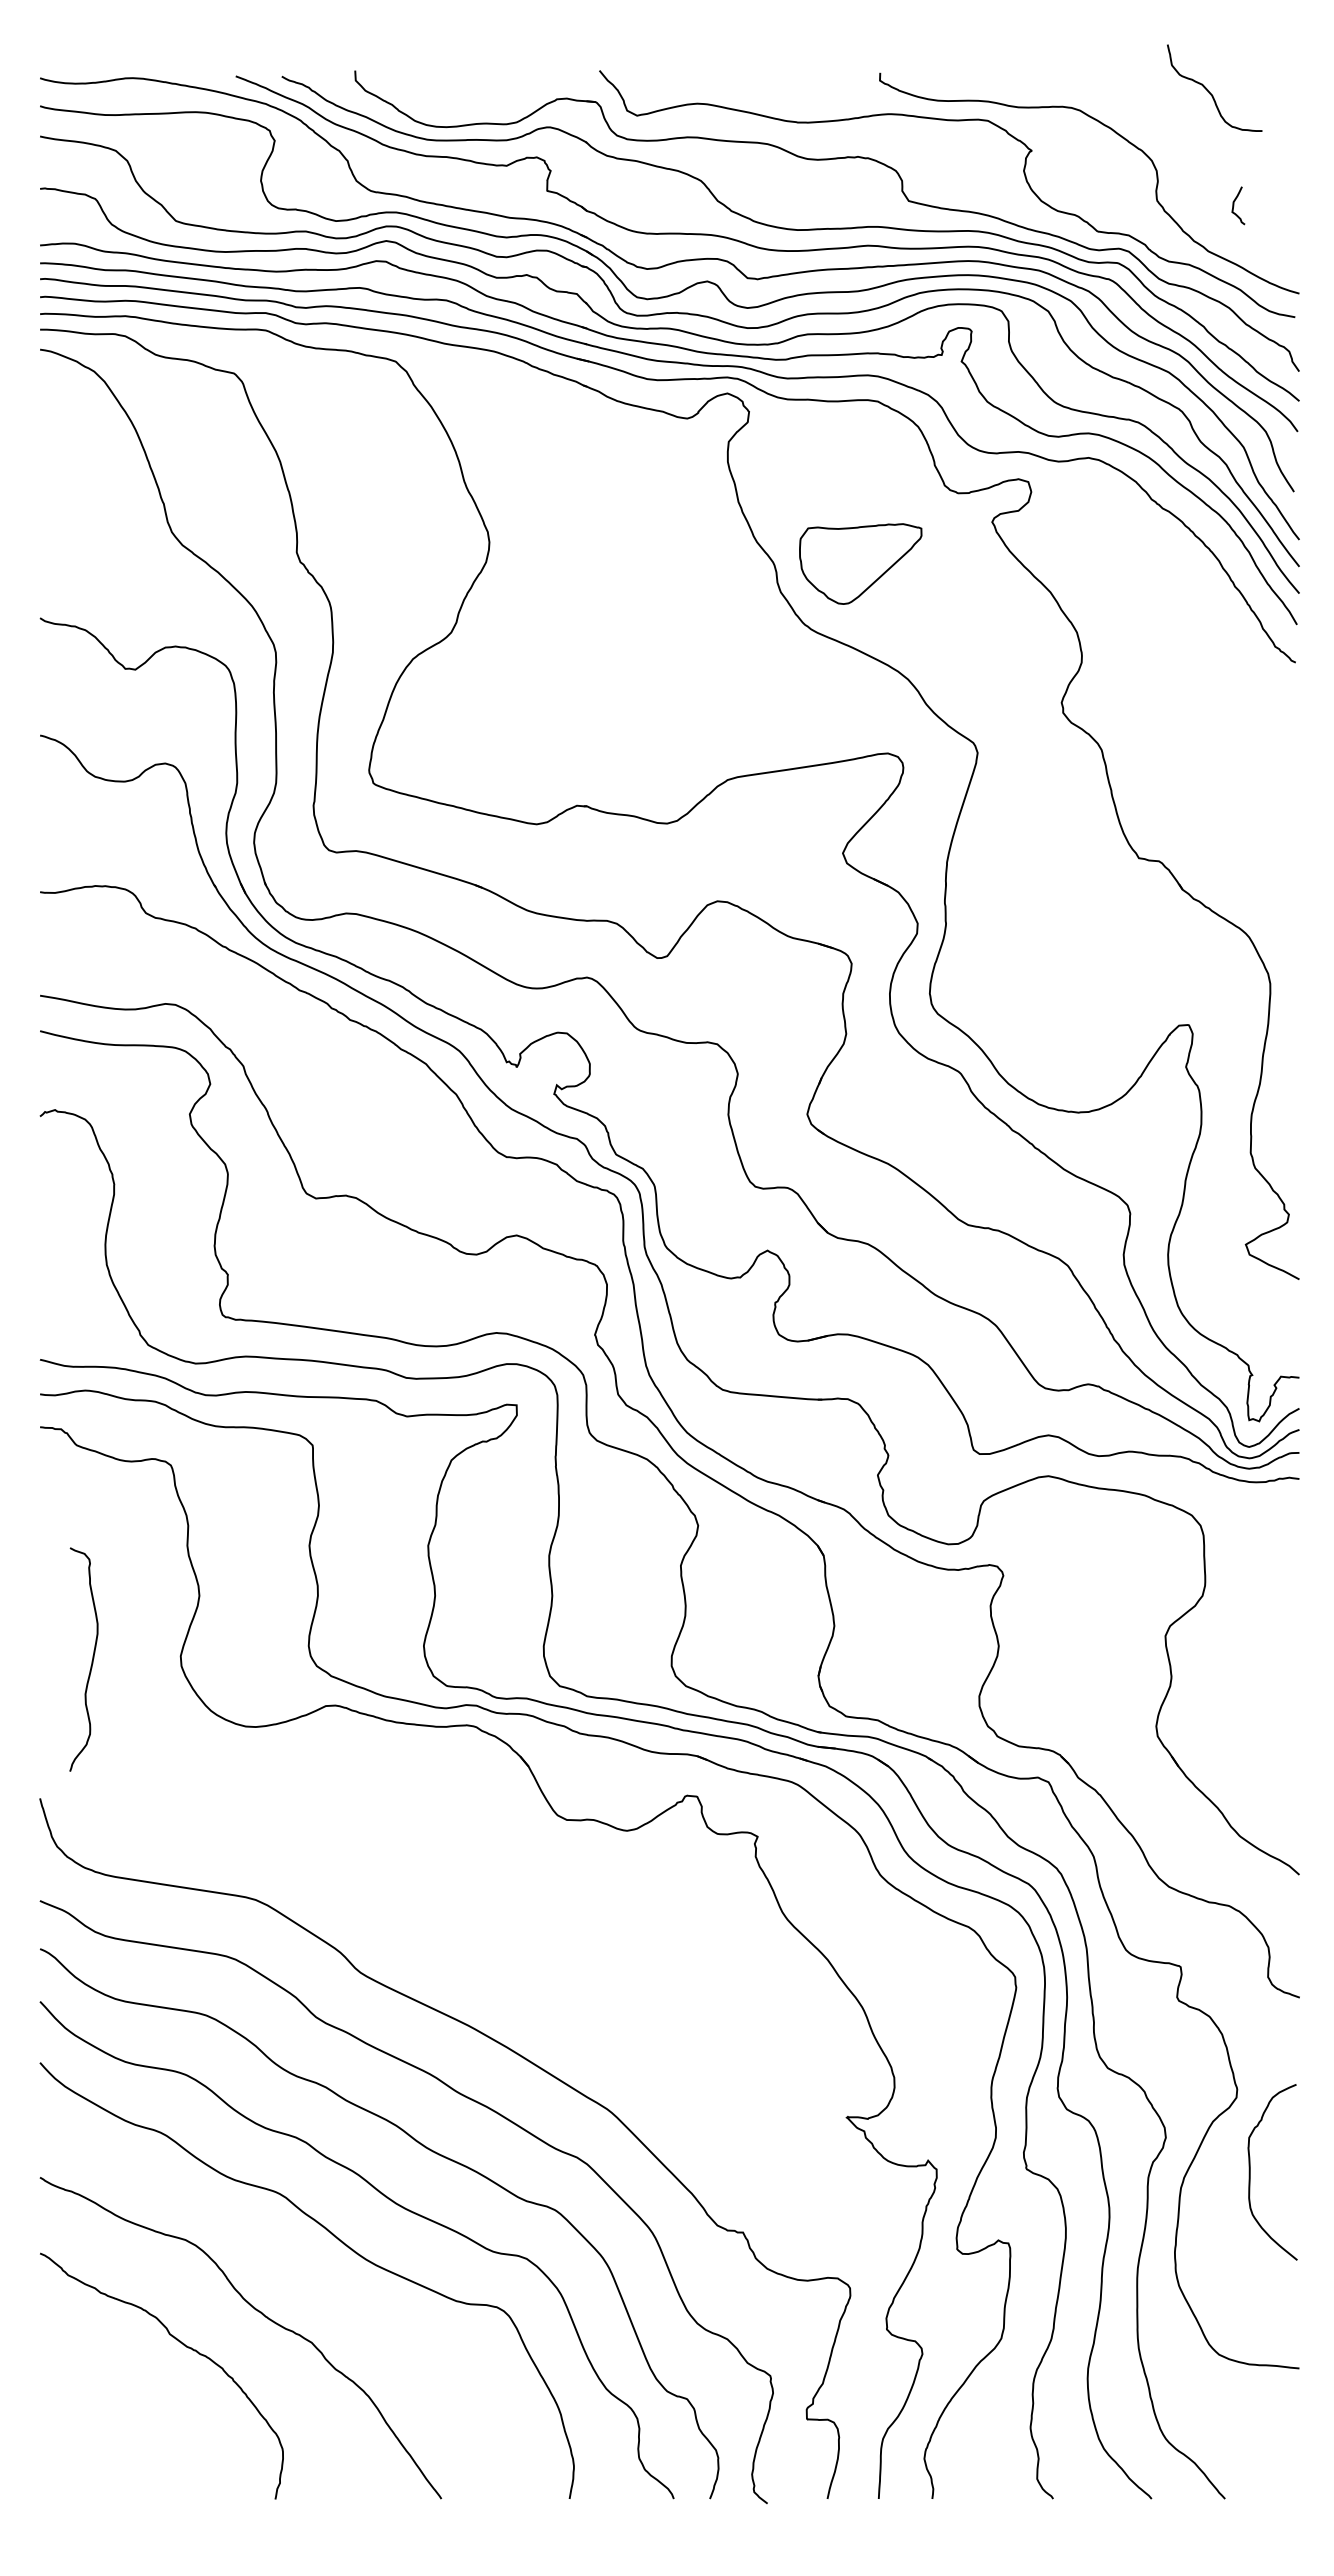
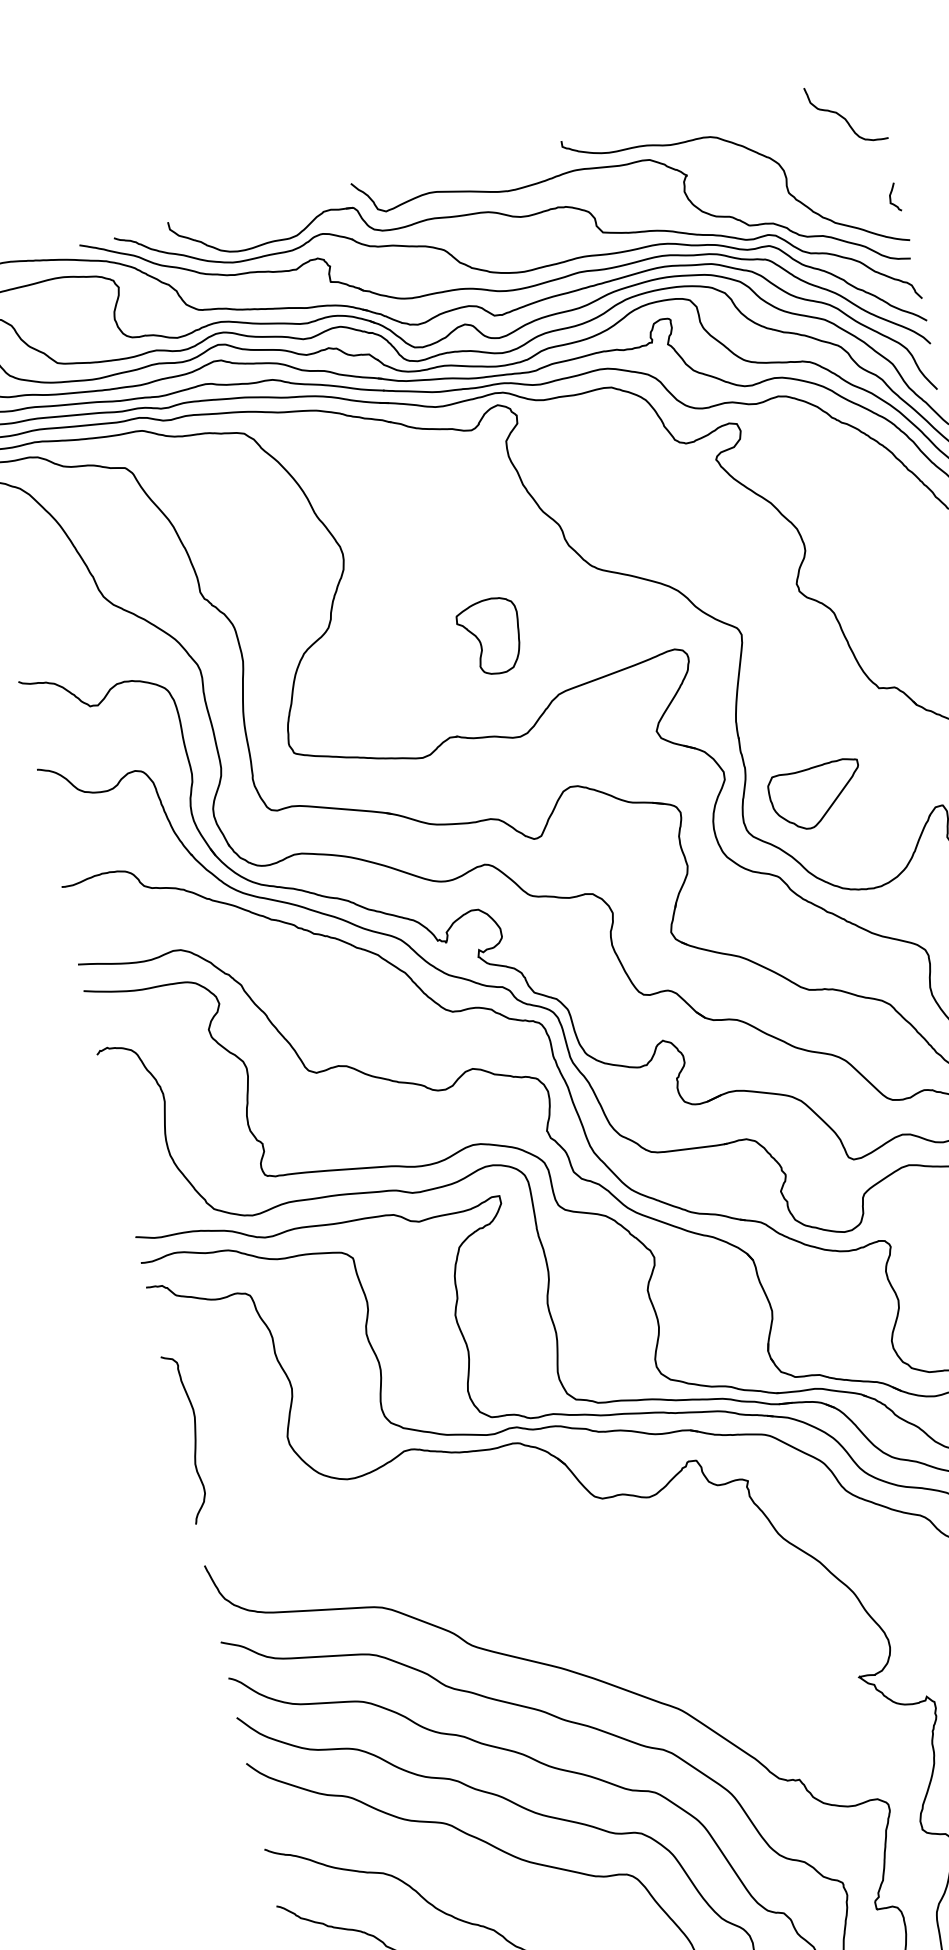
curve: (1209, 91) -> (842, 116), moved
curve: (1234, 205) -> (891, 197), moved
part: (860, 563) -> (816, 795), moved
part: (656, 687) -> (490, 636), added
curve: (91, 1661) -> (194, 1438), moved

